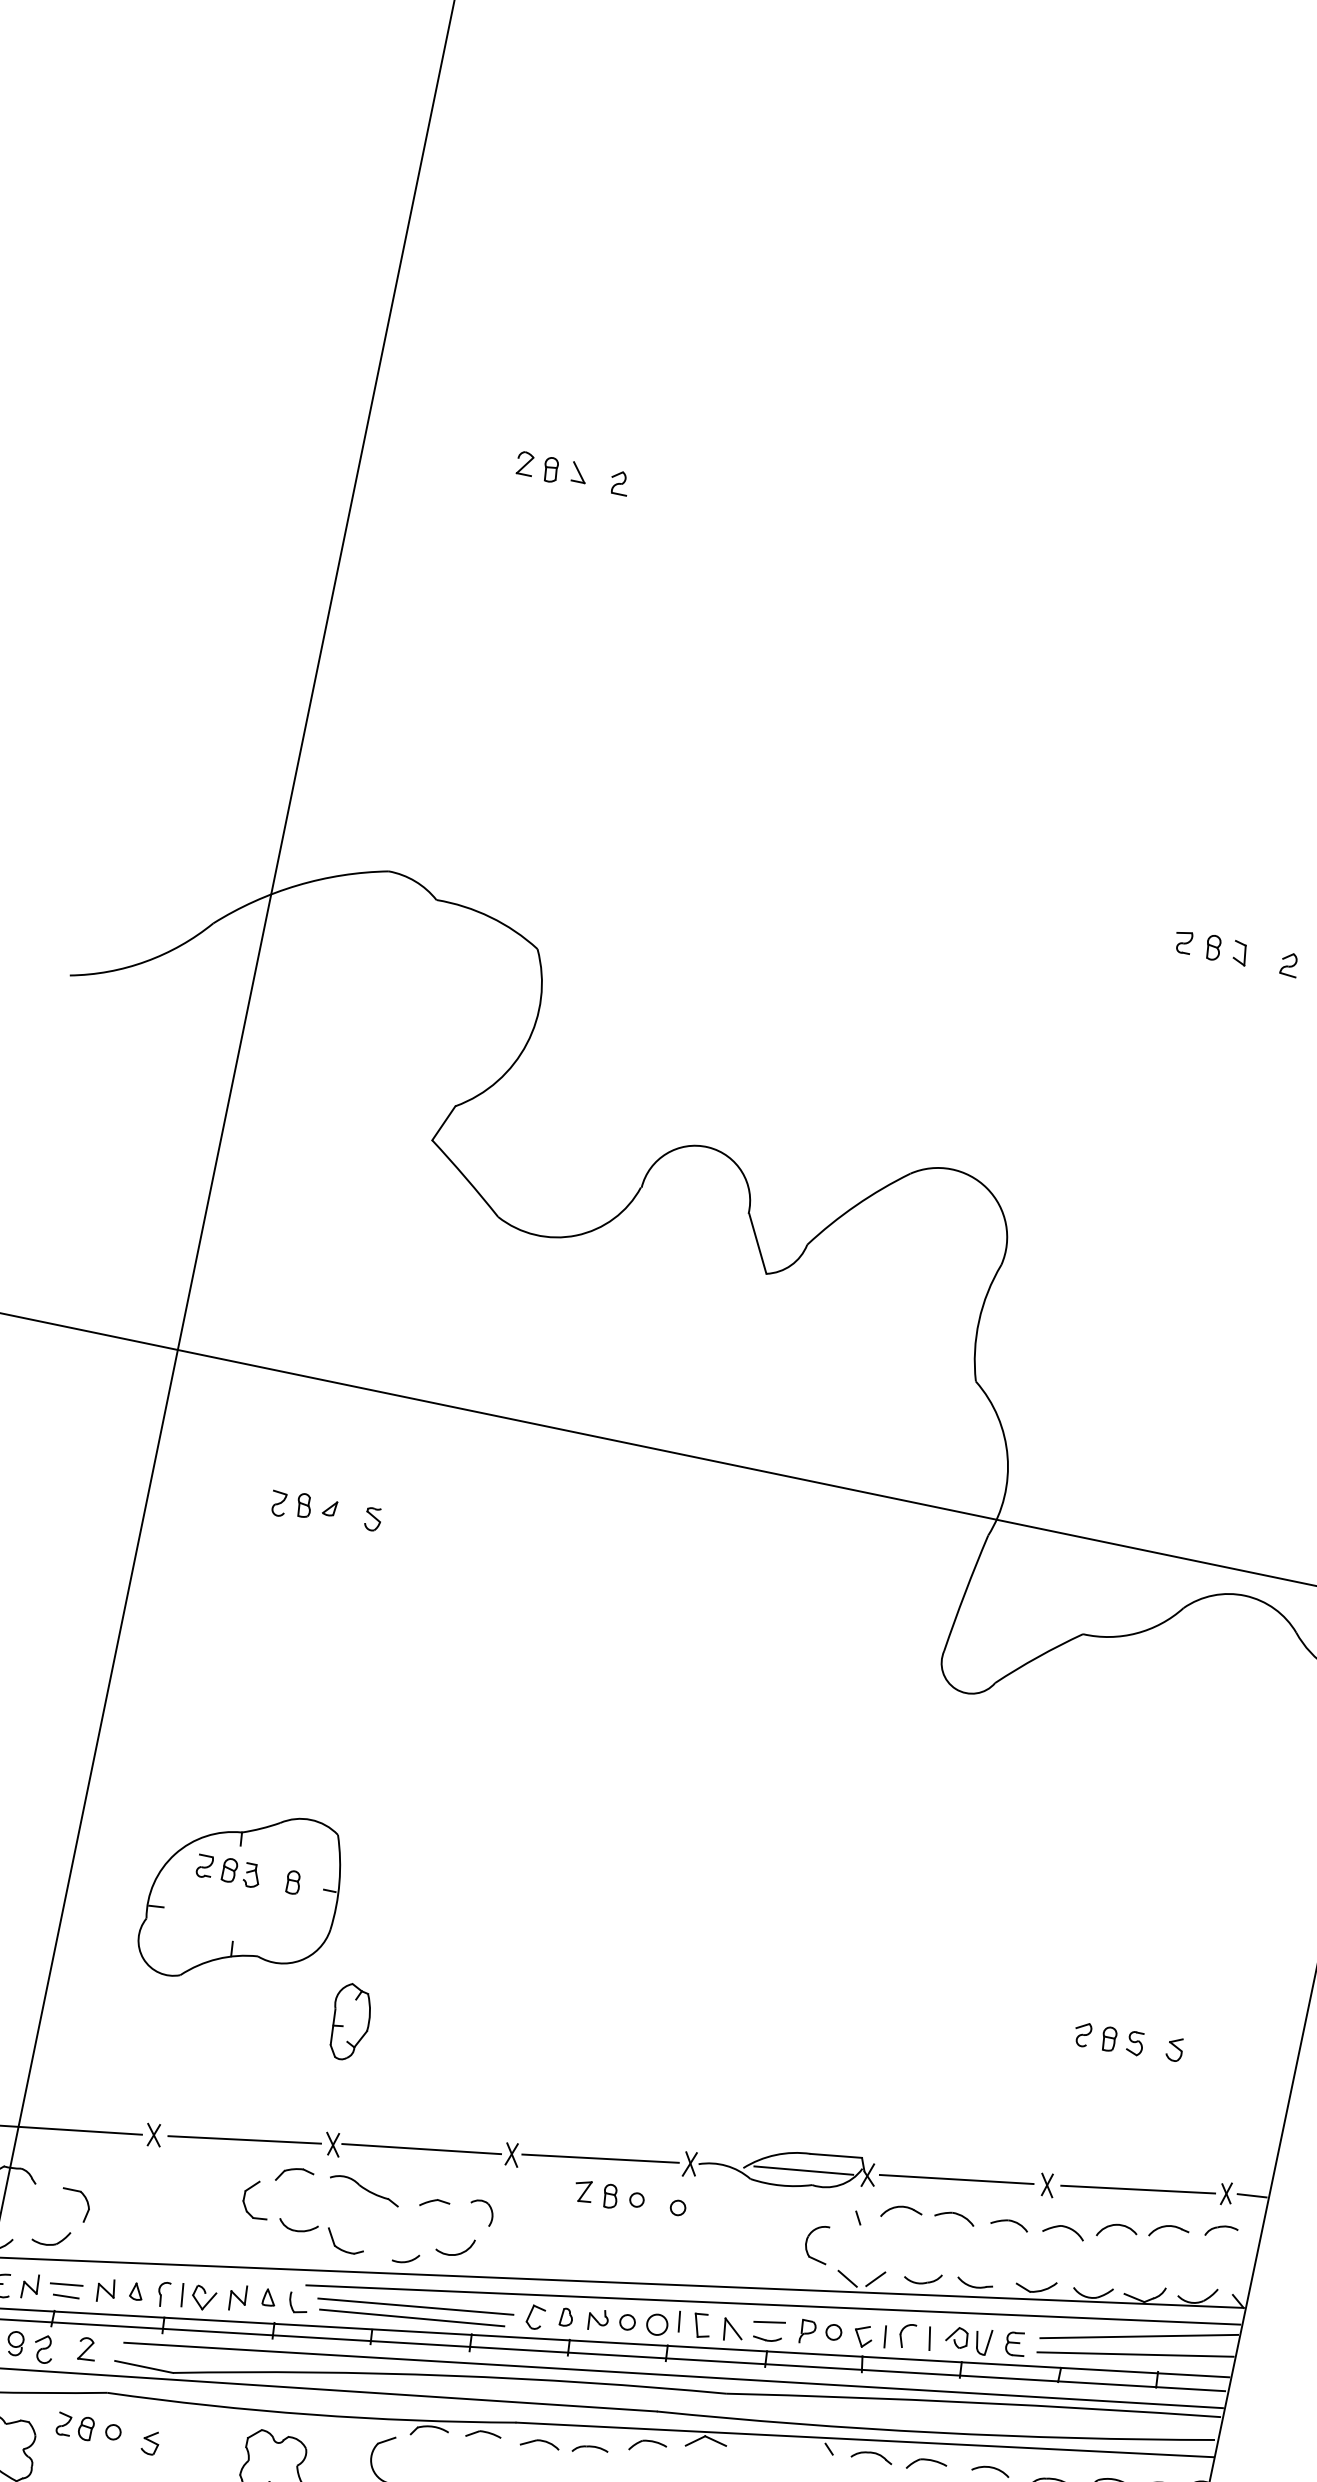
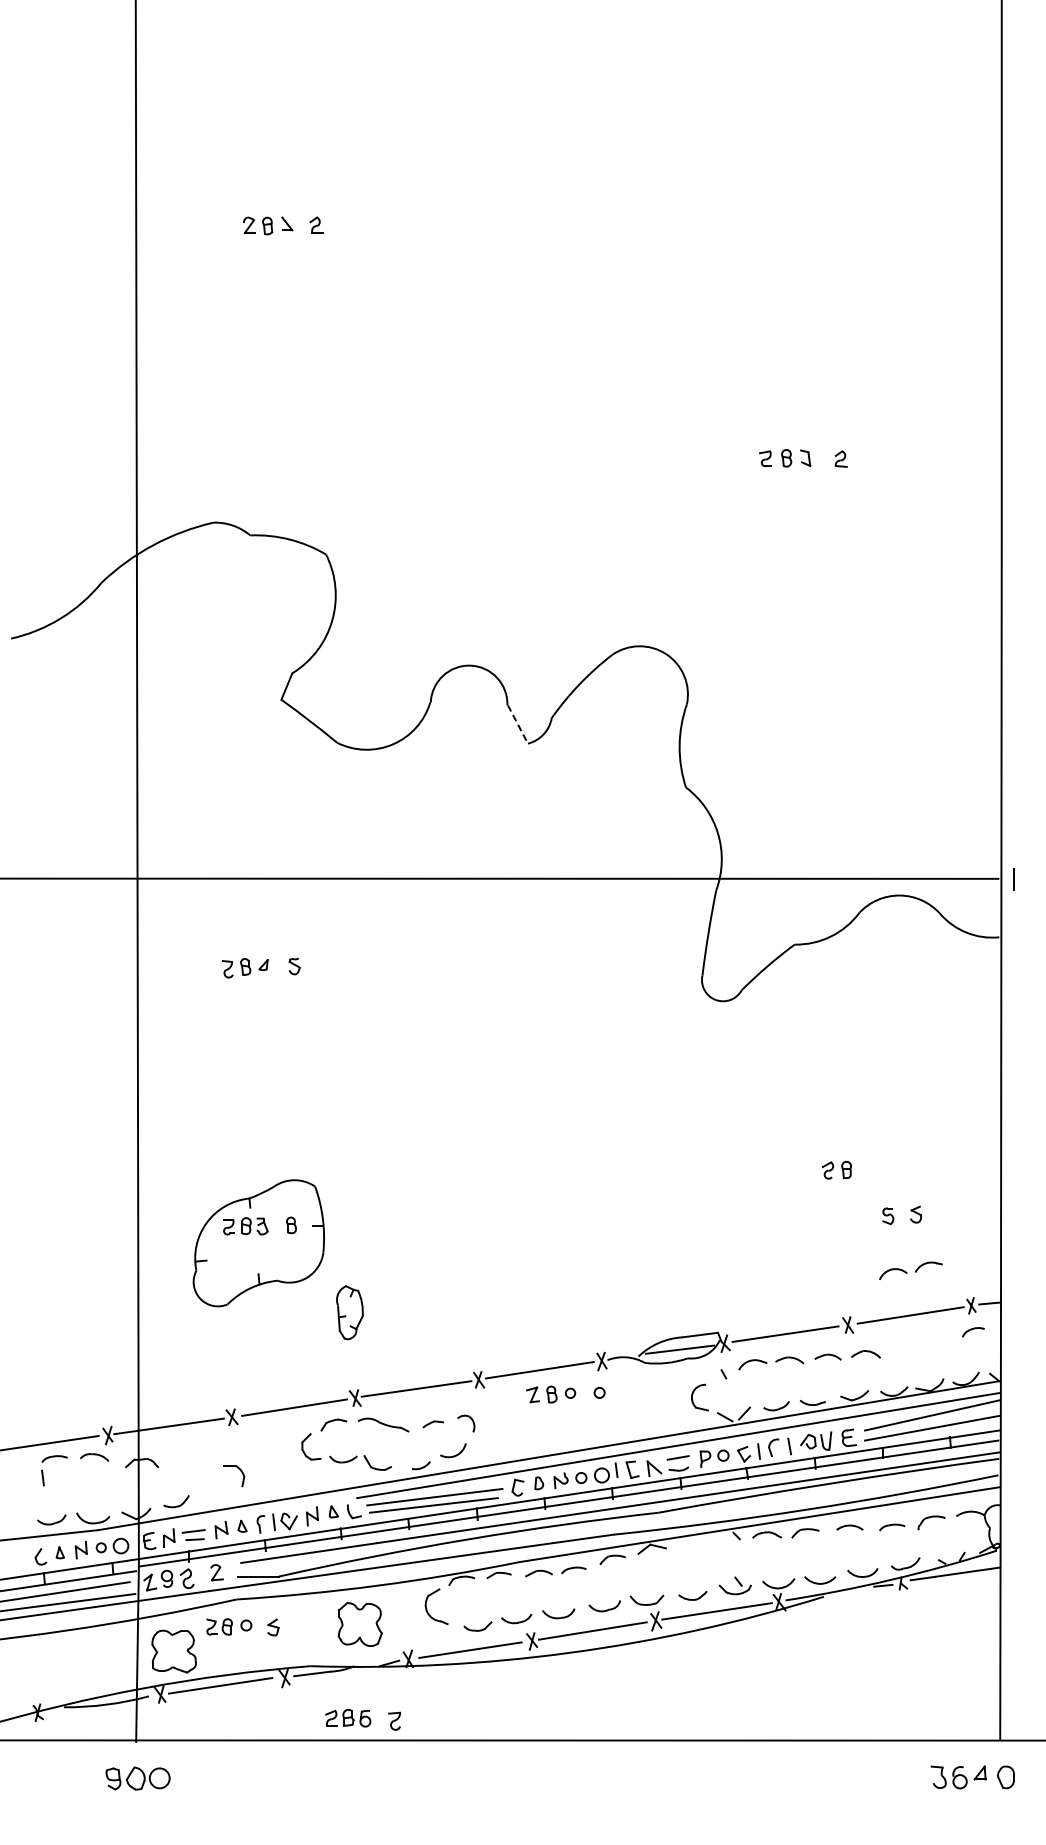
line: (757, 1243) -> (517, 724), solid -> dashed
part: (1094, 2036) -> (836, 1170), moved
part: (86, 2203) -> (241, 1473), moved
part: (1142, 2231) -> (910, 1270), moved

